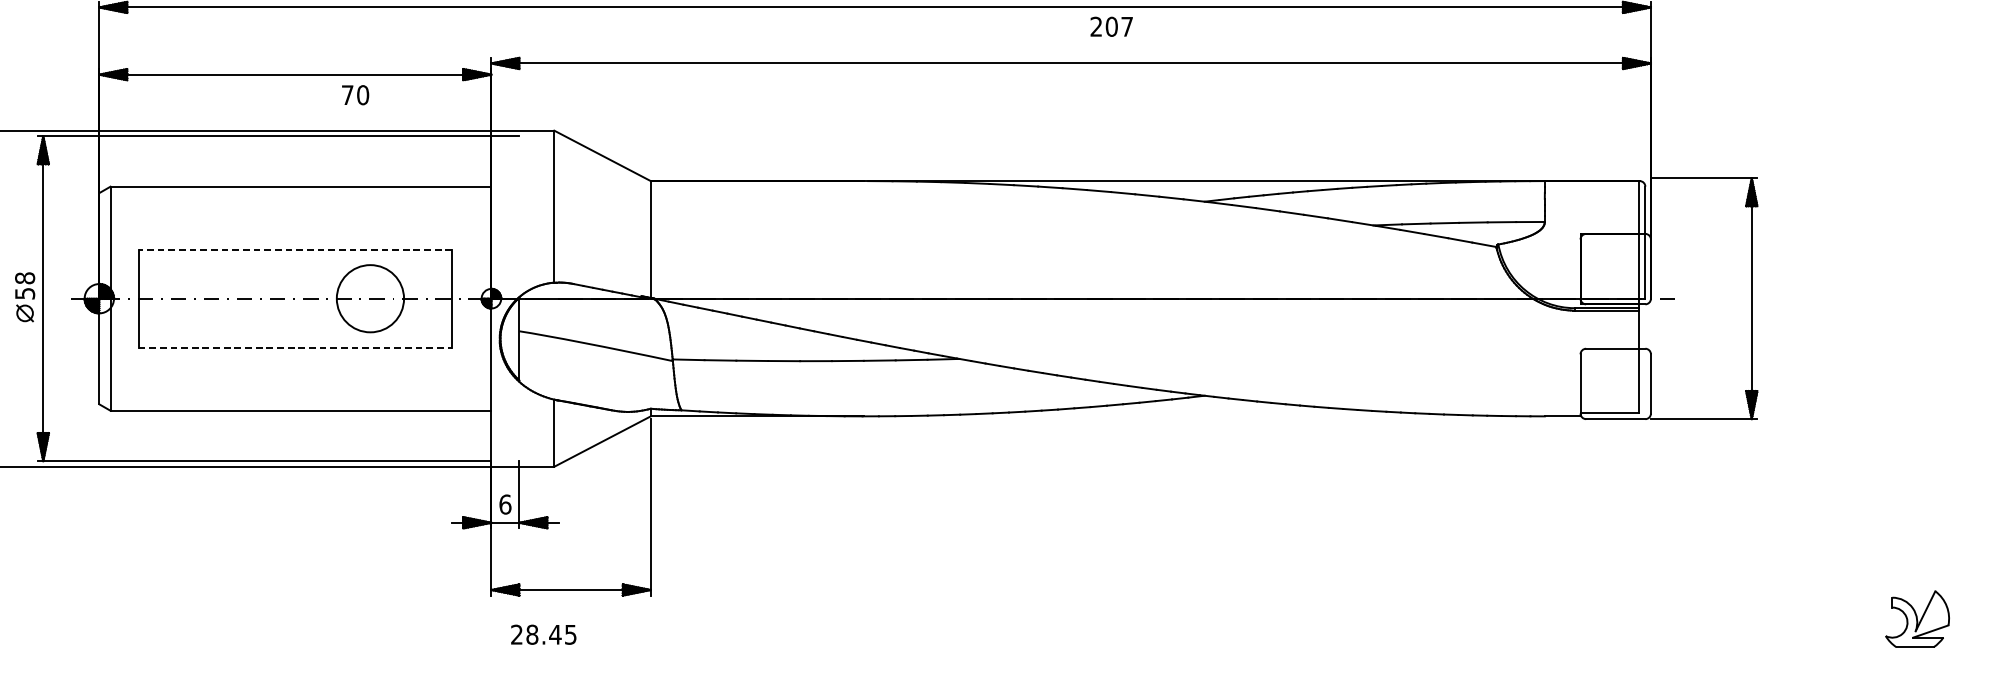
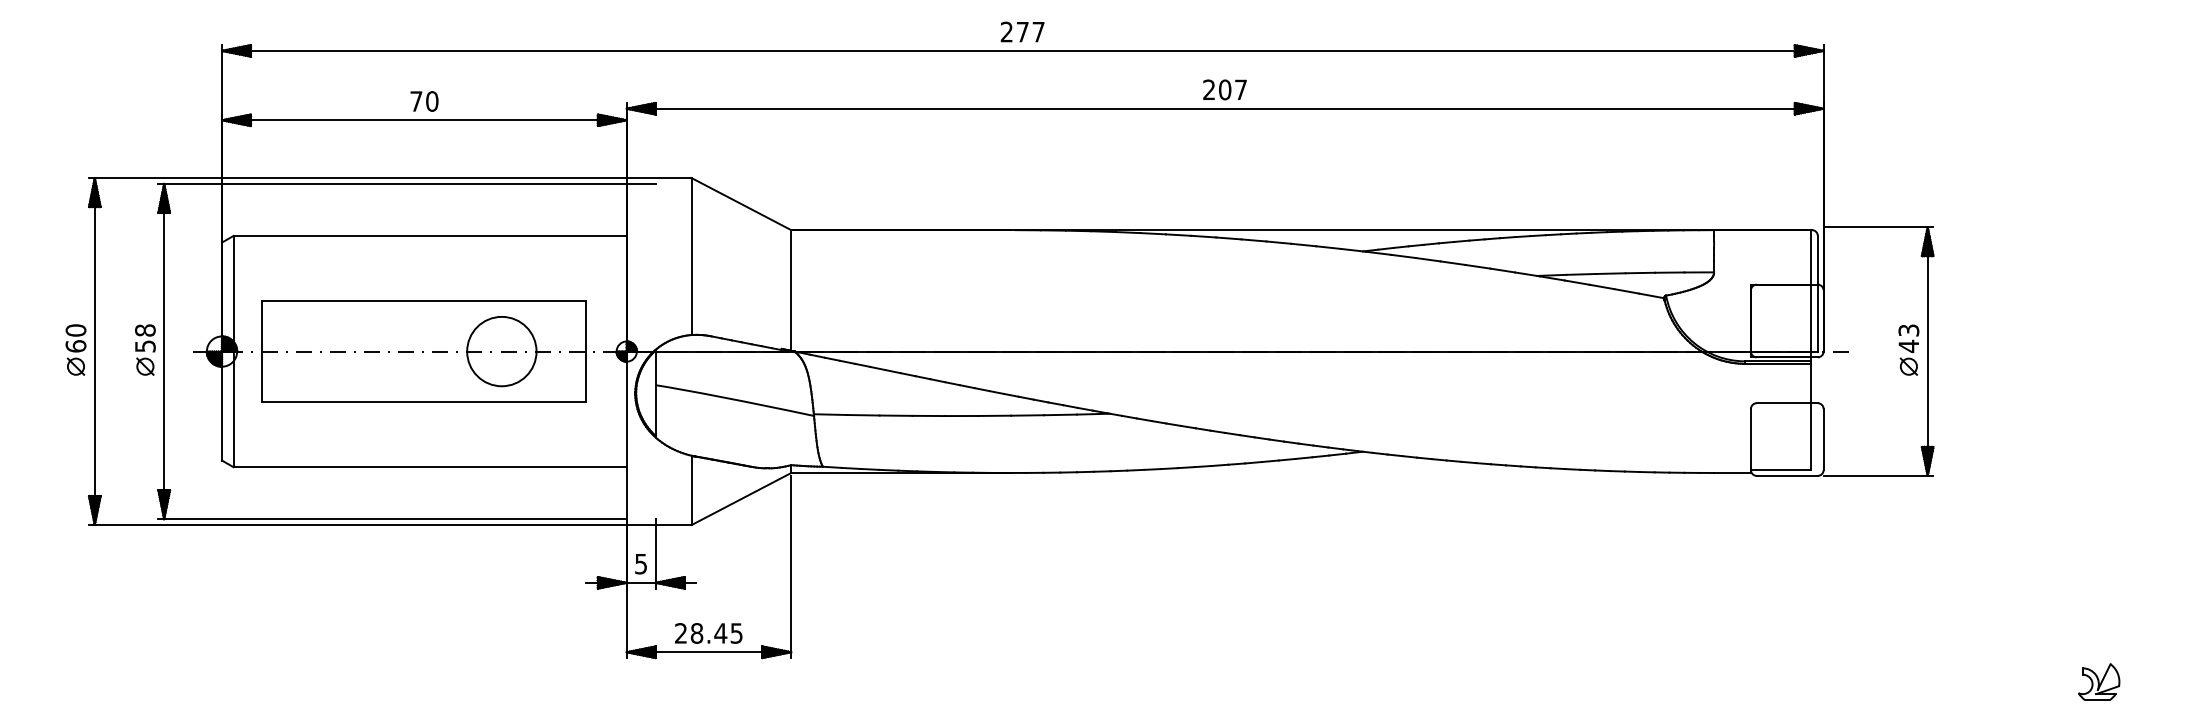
text: (1111, 26) -> (1224, 89), moved
text: (355, 95) -> (424, 101), moved
line: (295, 250) -> (424, 301), dashed -> solid
part: (1733, 296) -> (1908, 349), added
line: (295, 348) -> (424, 402), dashed -> solid
text: (505, 504) -> (641, 563), 6 -> 5
part: (1918, 618) -> (2099, 681), size x0.62
text: (543, 634) -> (708, 633), moved

